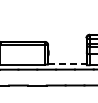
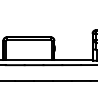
line: (68, 64) -> (74, 59), dashed -> solid

